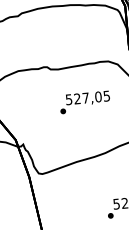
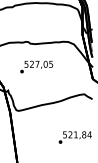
text: (84, 101) -> (36, 66), moved

